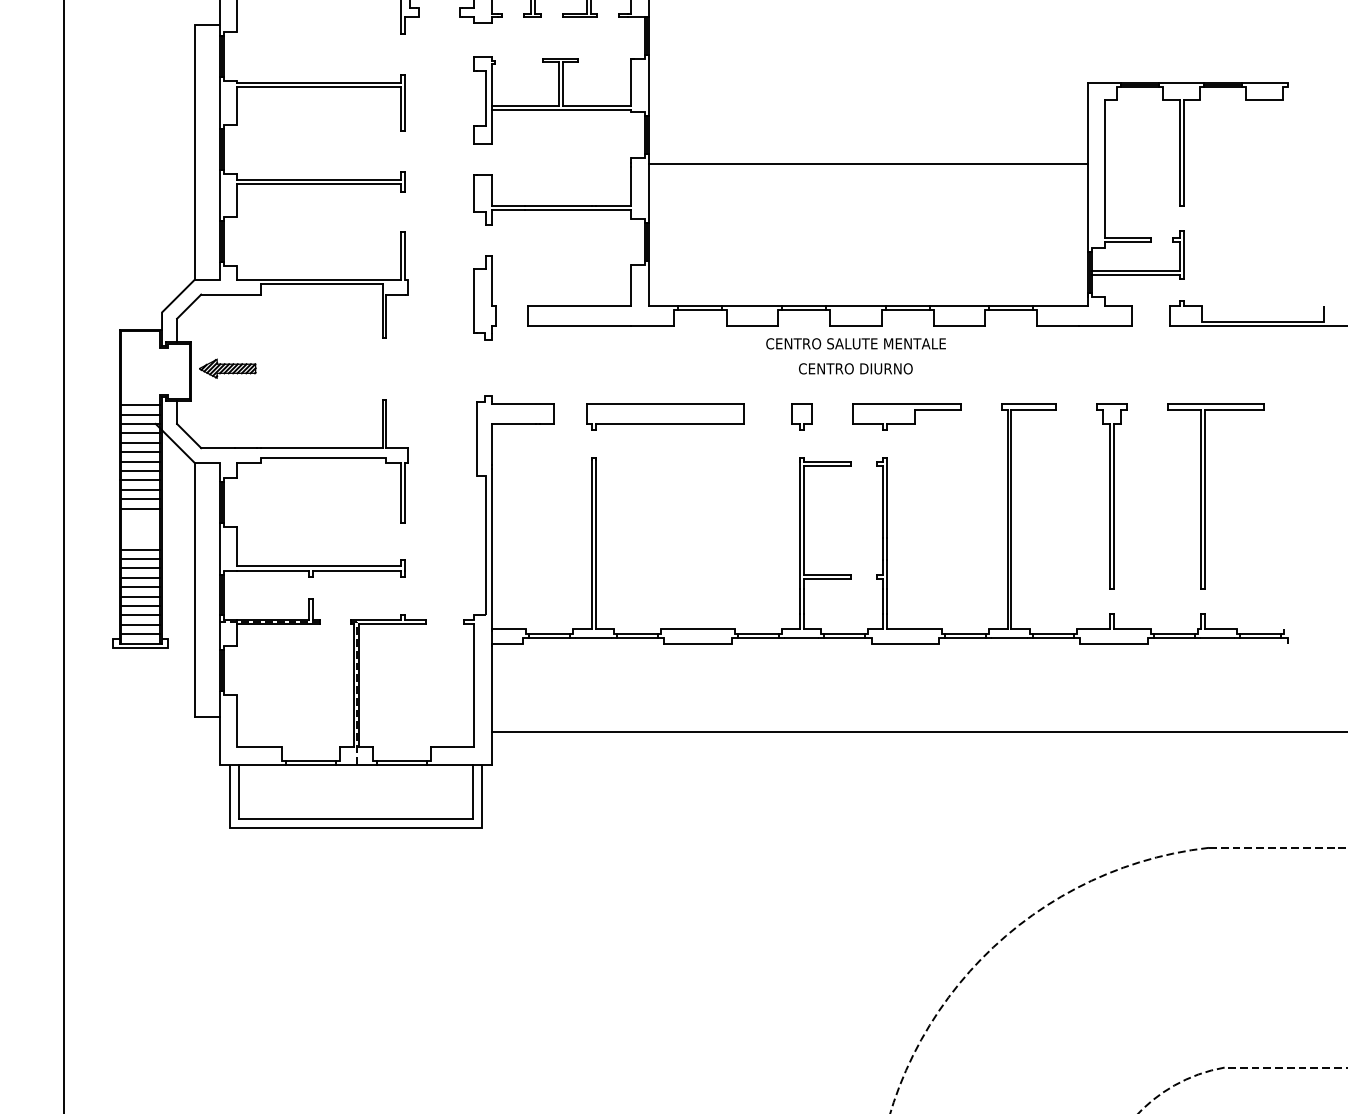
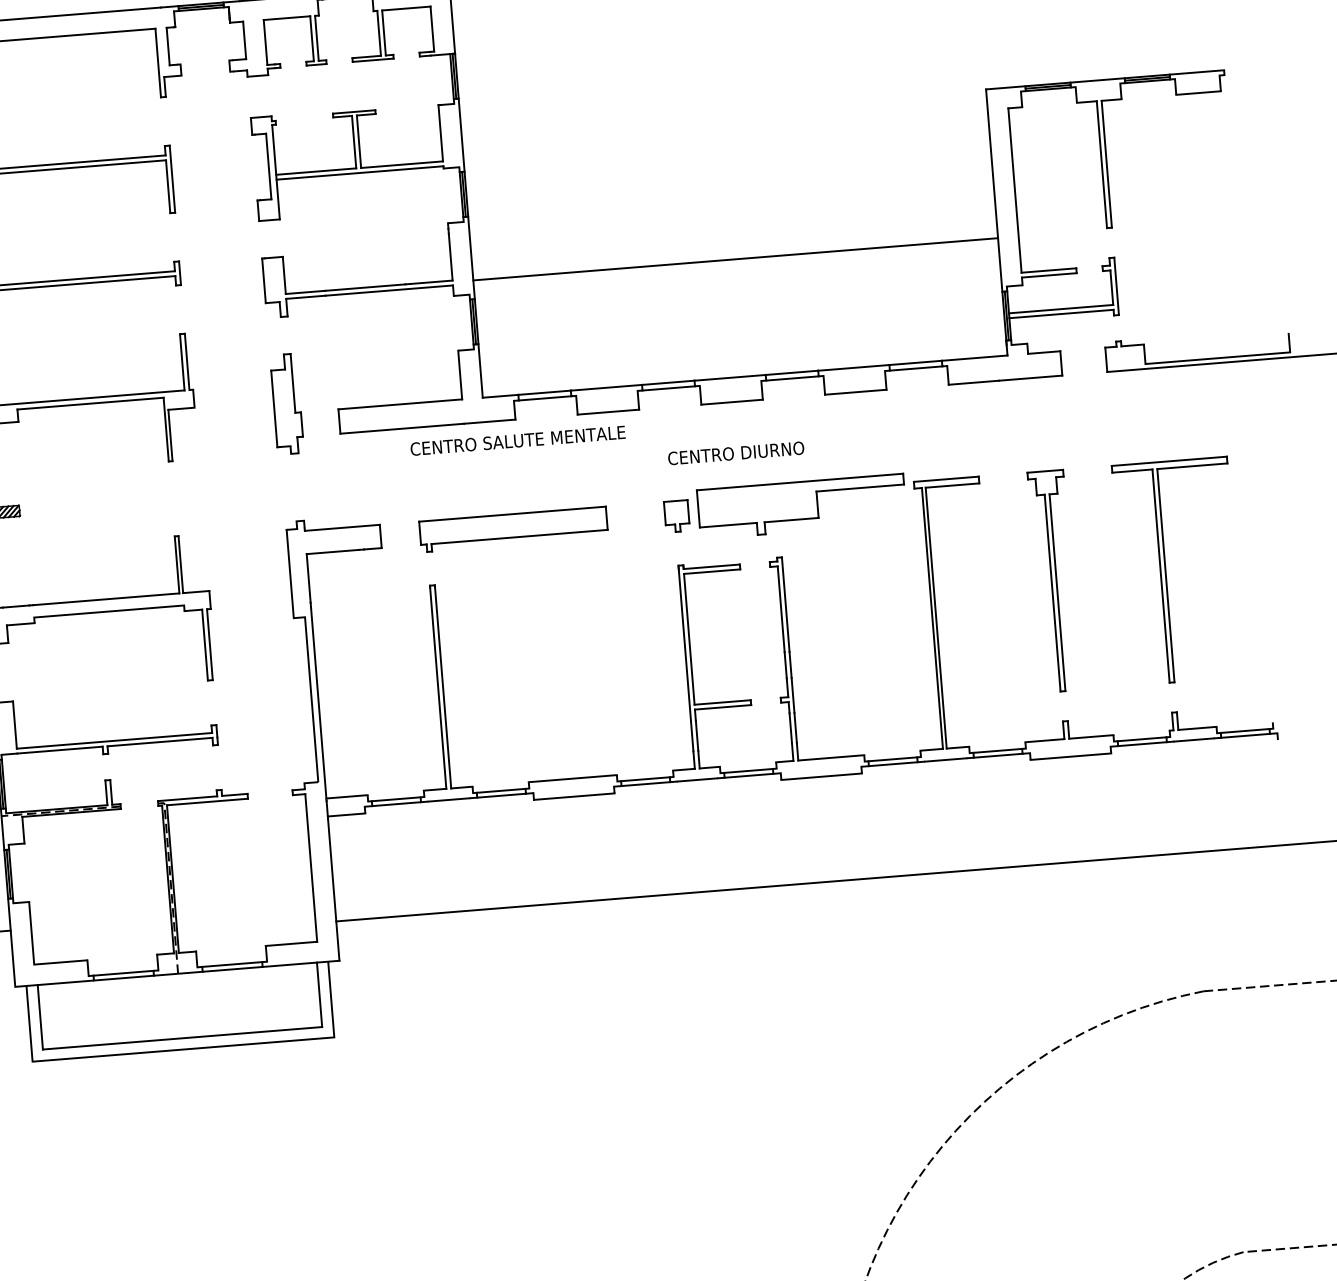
line: (868, 164) -> (735, 259), moved
text: (855, 343) -> (517, 440), moved
part: (906, 416) -> (801, 505), size x1.6

